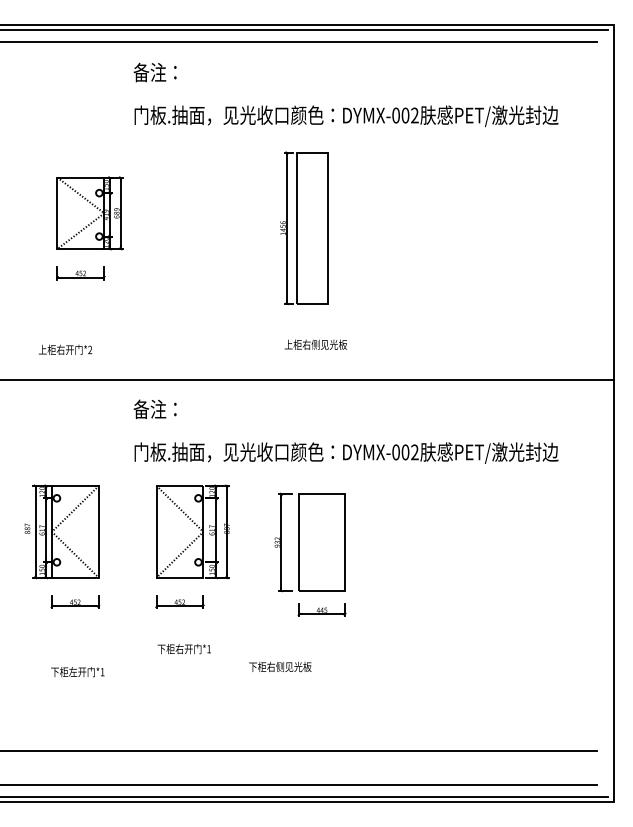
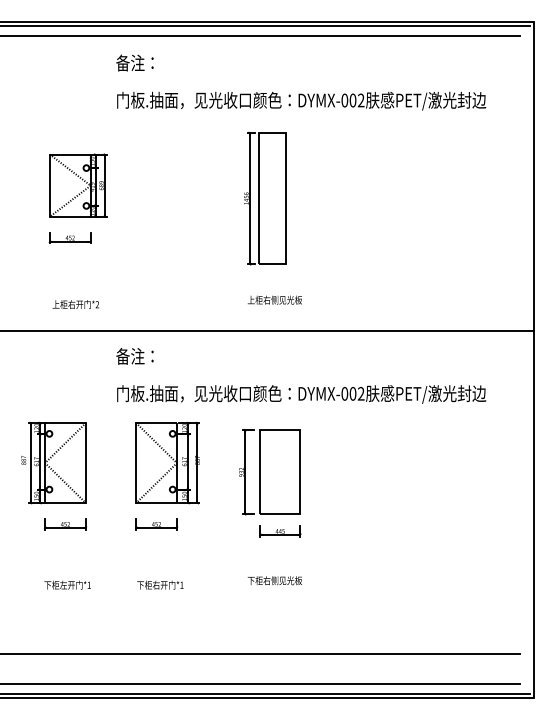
text: (65, 349) -> (75, 304), moved
text: (184, 648) -> (160, 584), moved
text: (279, 666) -> (274, 580), moved

